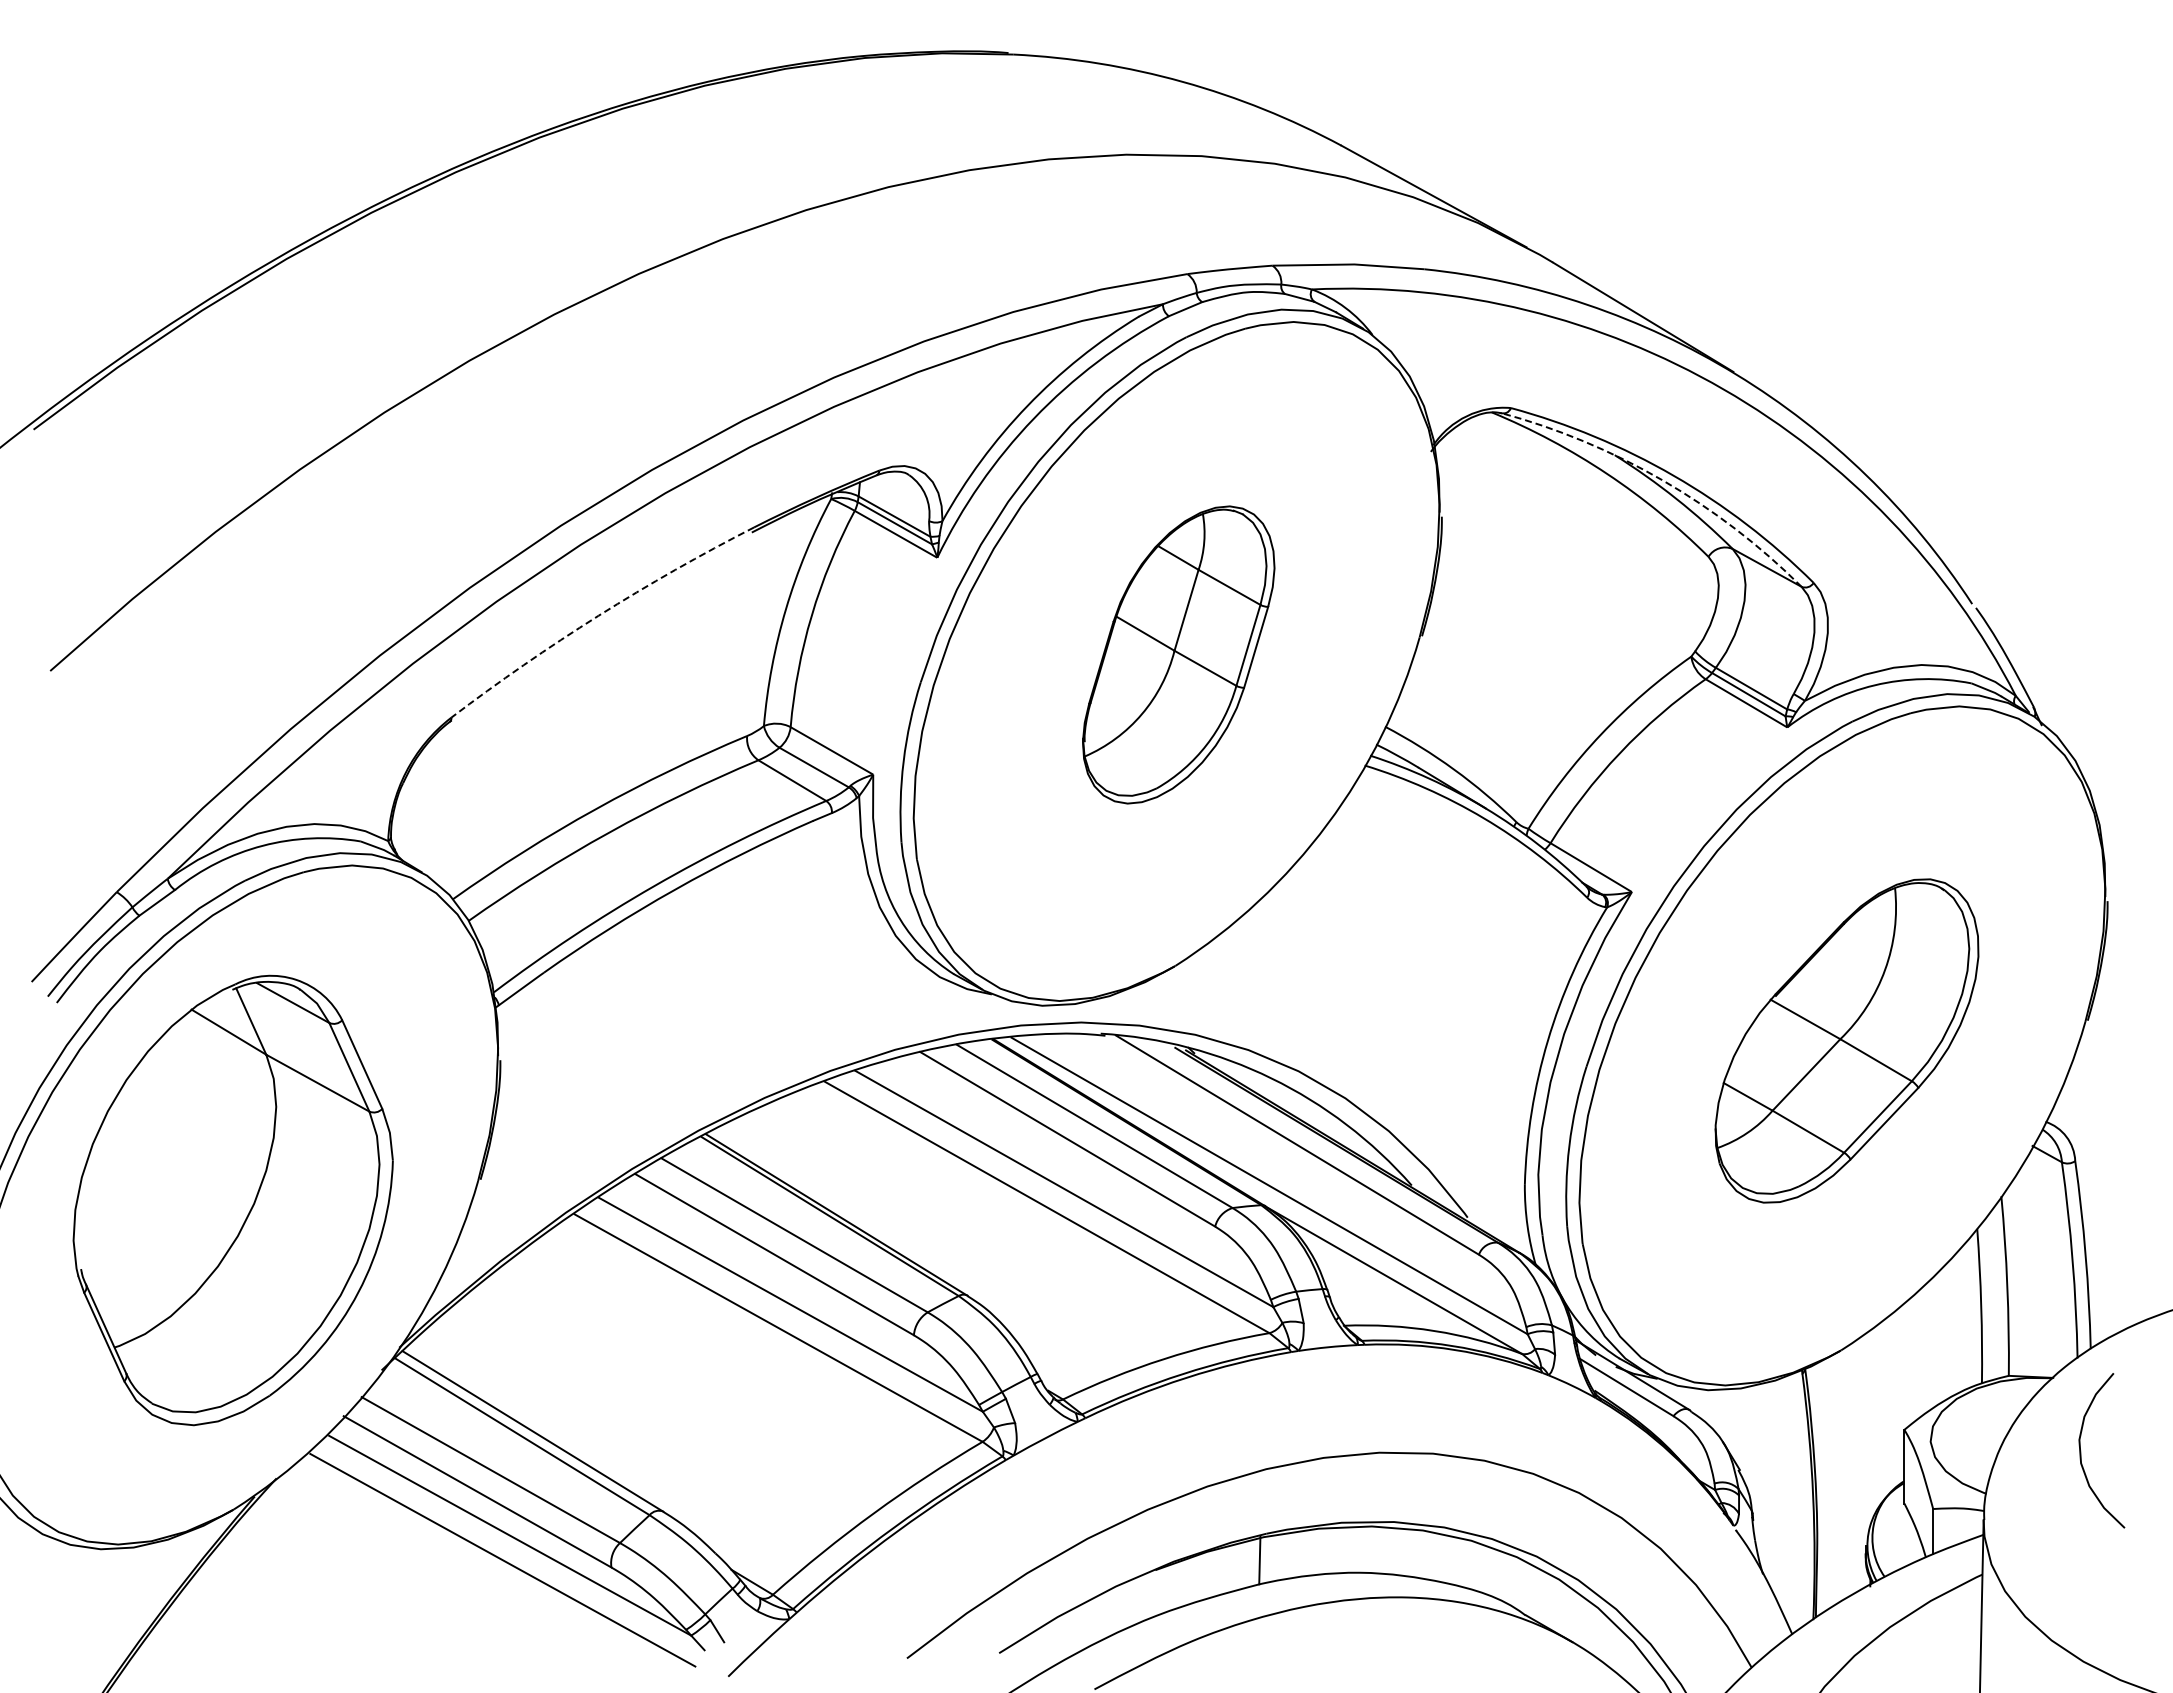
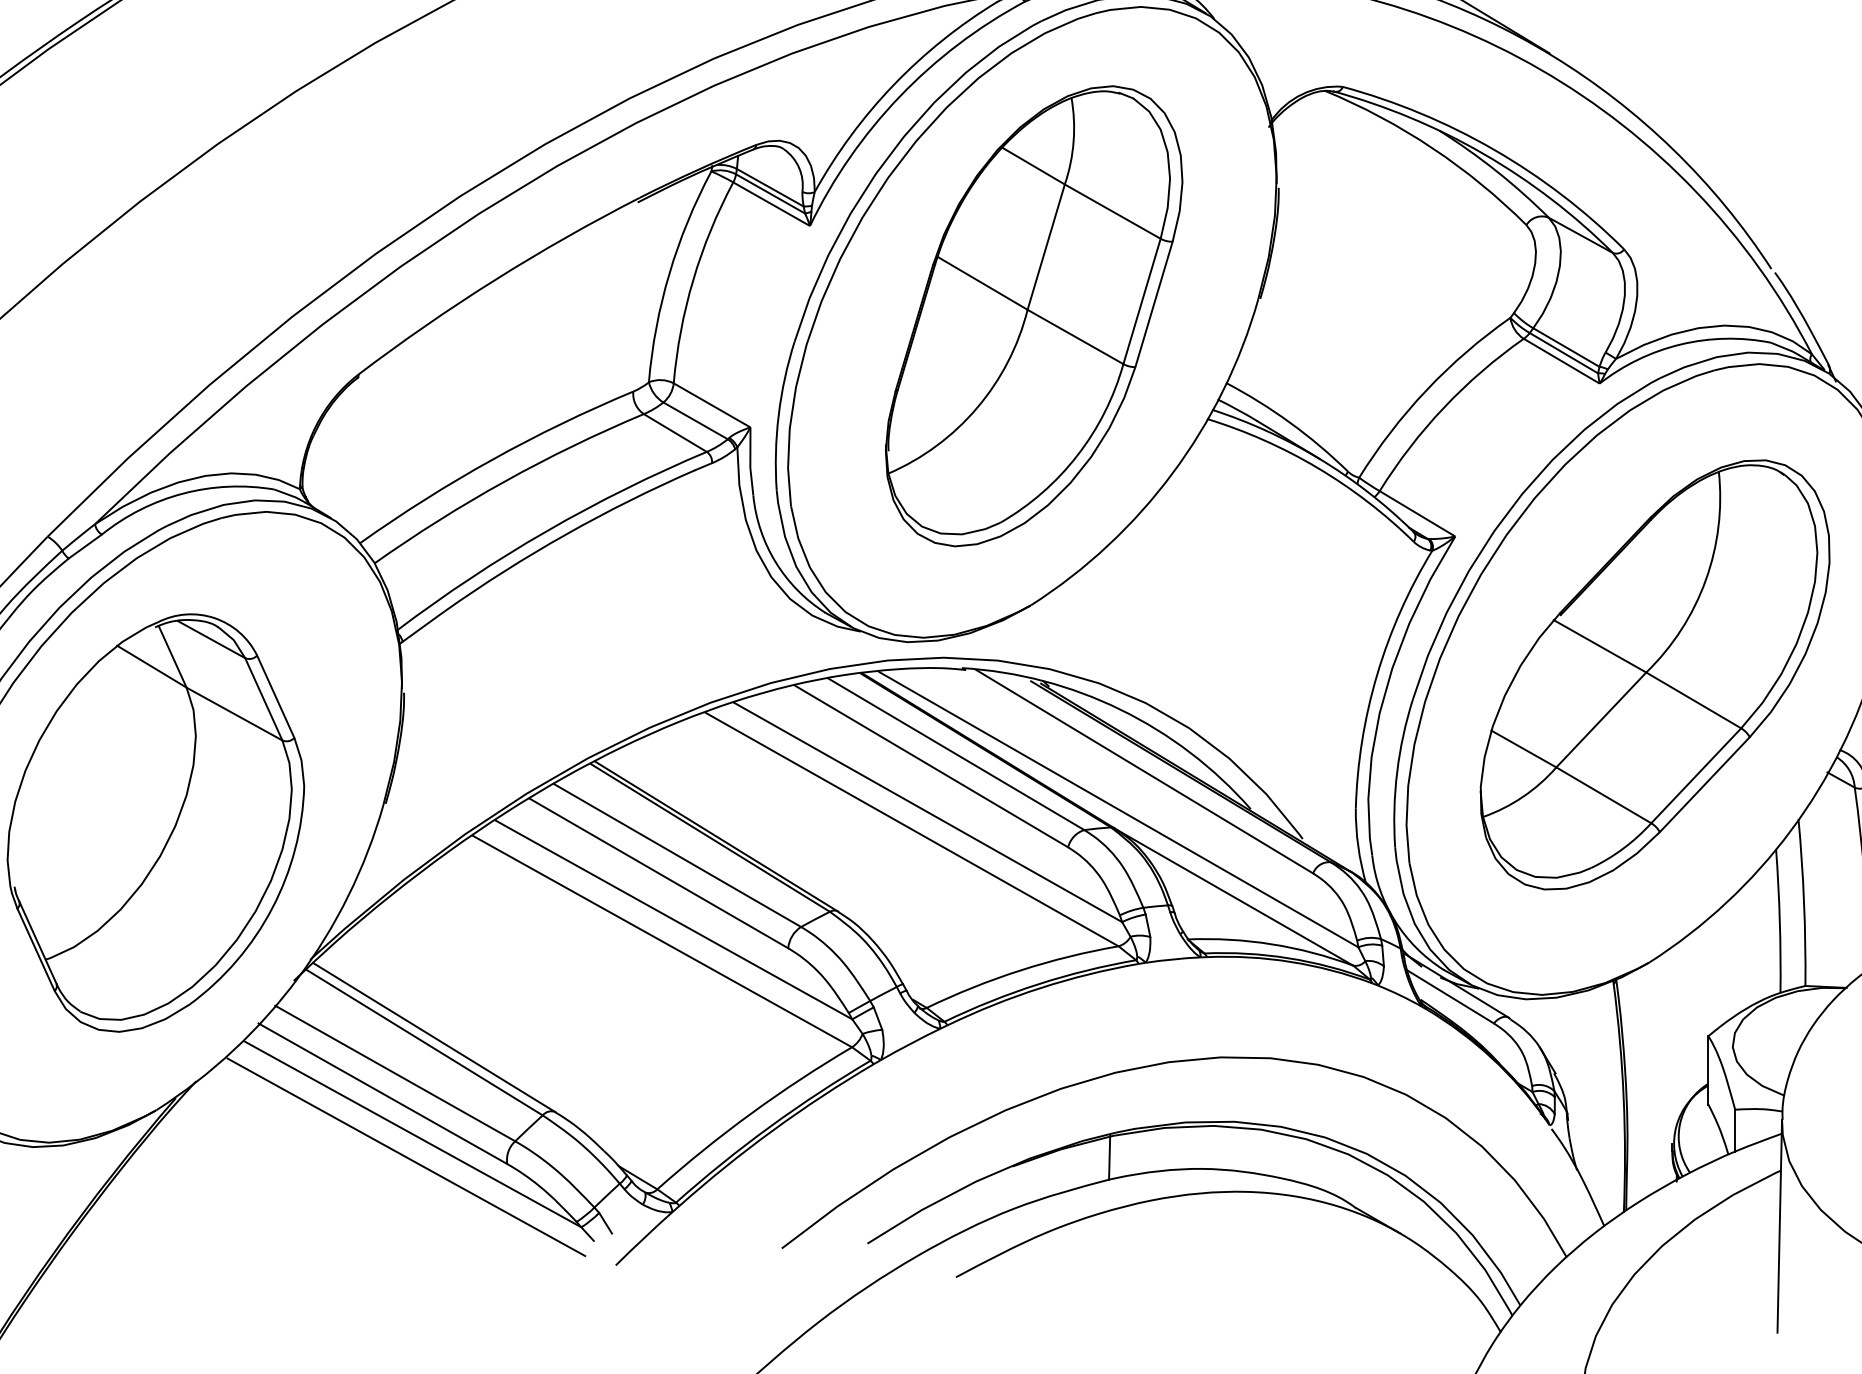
arc: (1662, 480) -> (1483, 154), dashed -> solid
arc: (598, 615) -> (495, 279), dashed -> solid
part: (1178, 654) -> (1034, 315), size x1.67
part: (1846, 1040) -> (1654, 674), size x1.43

